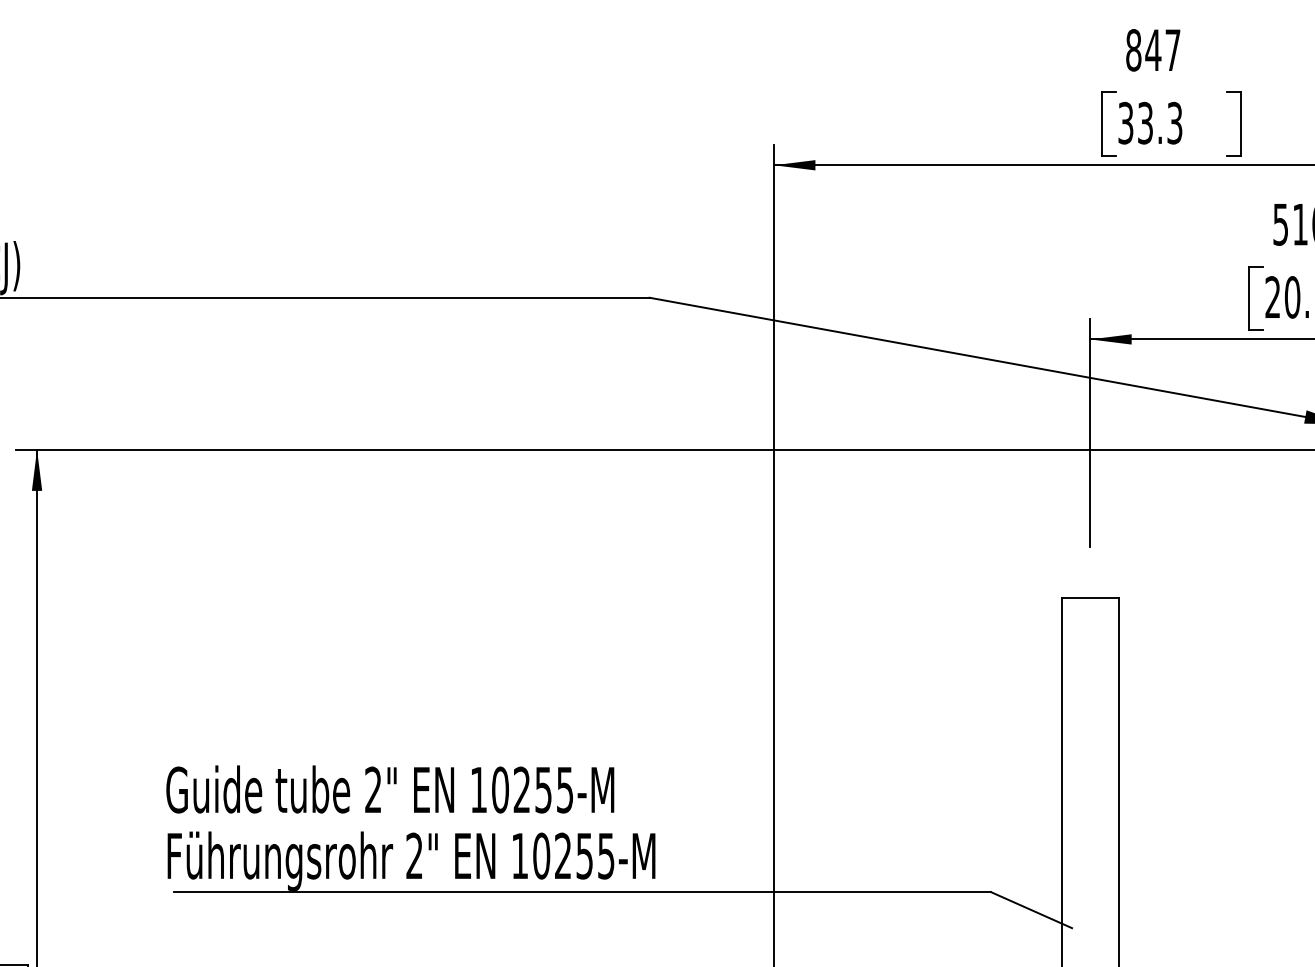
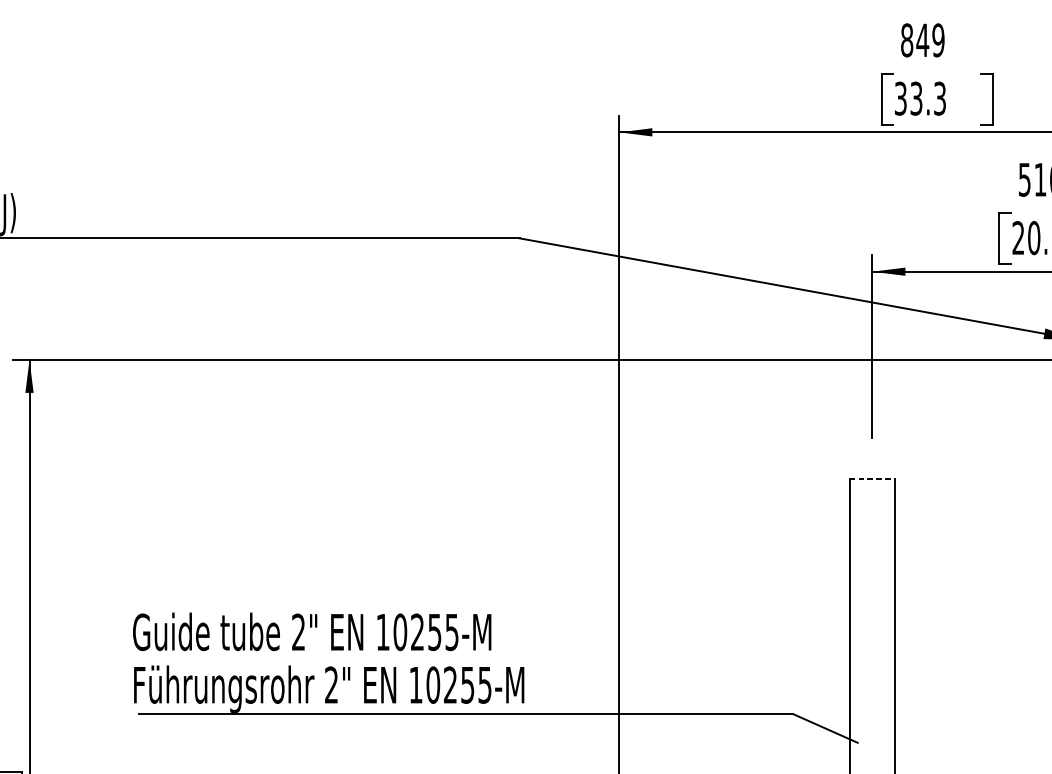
text: (1172, 50) -> (938, 40), 847 -> 849
line: (1090, 598) -> (872, 479), solid -> dashed

